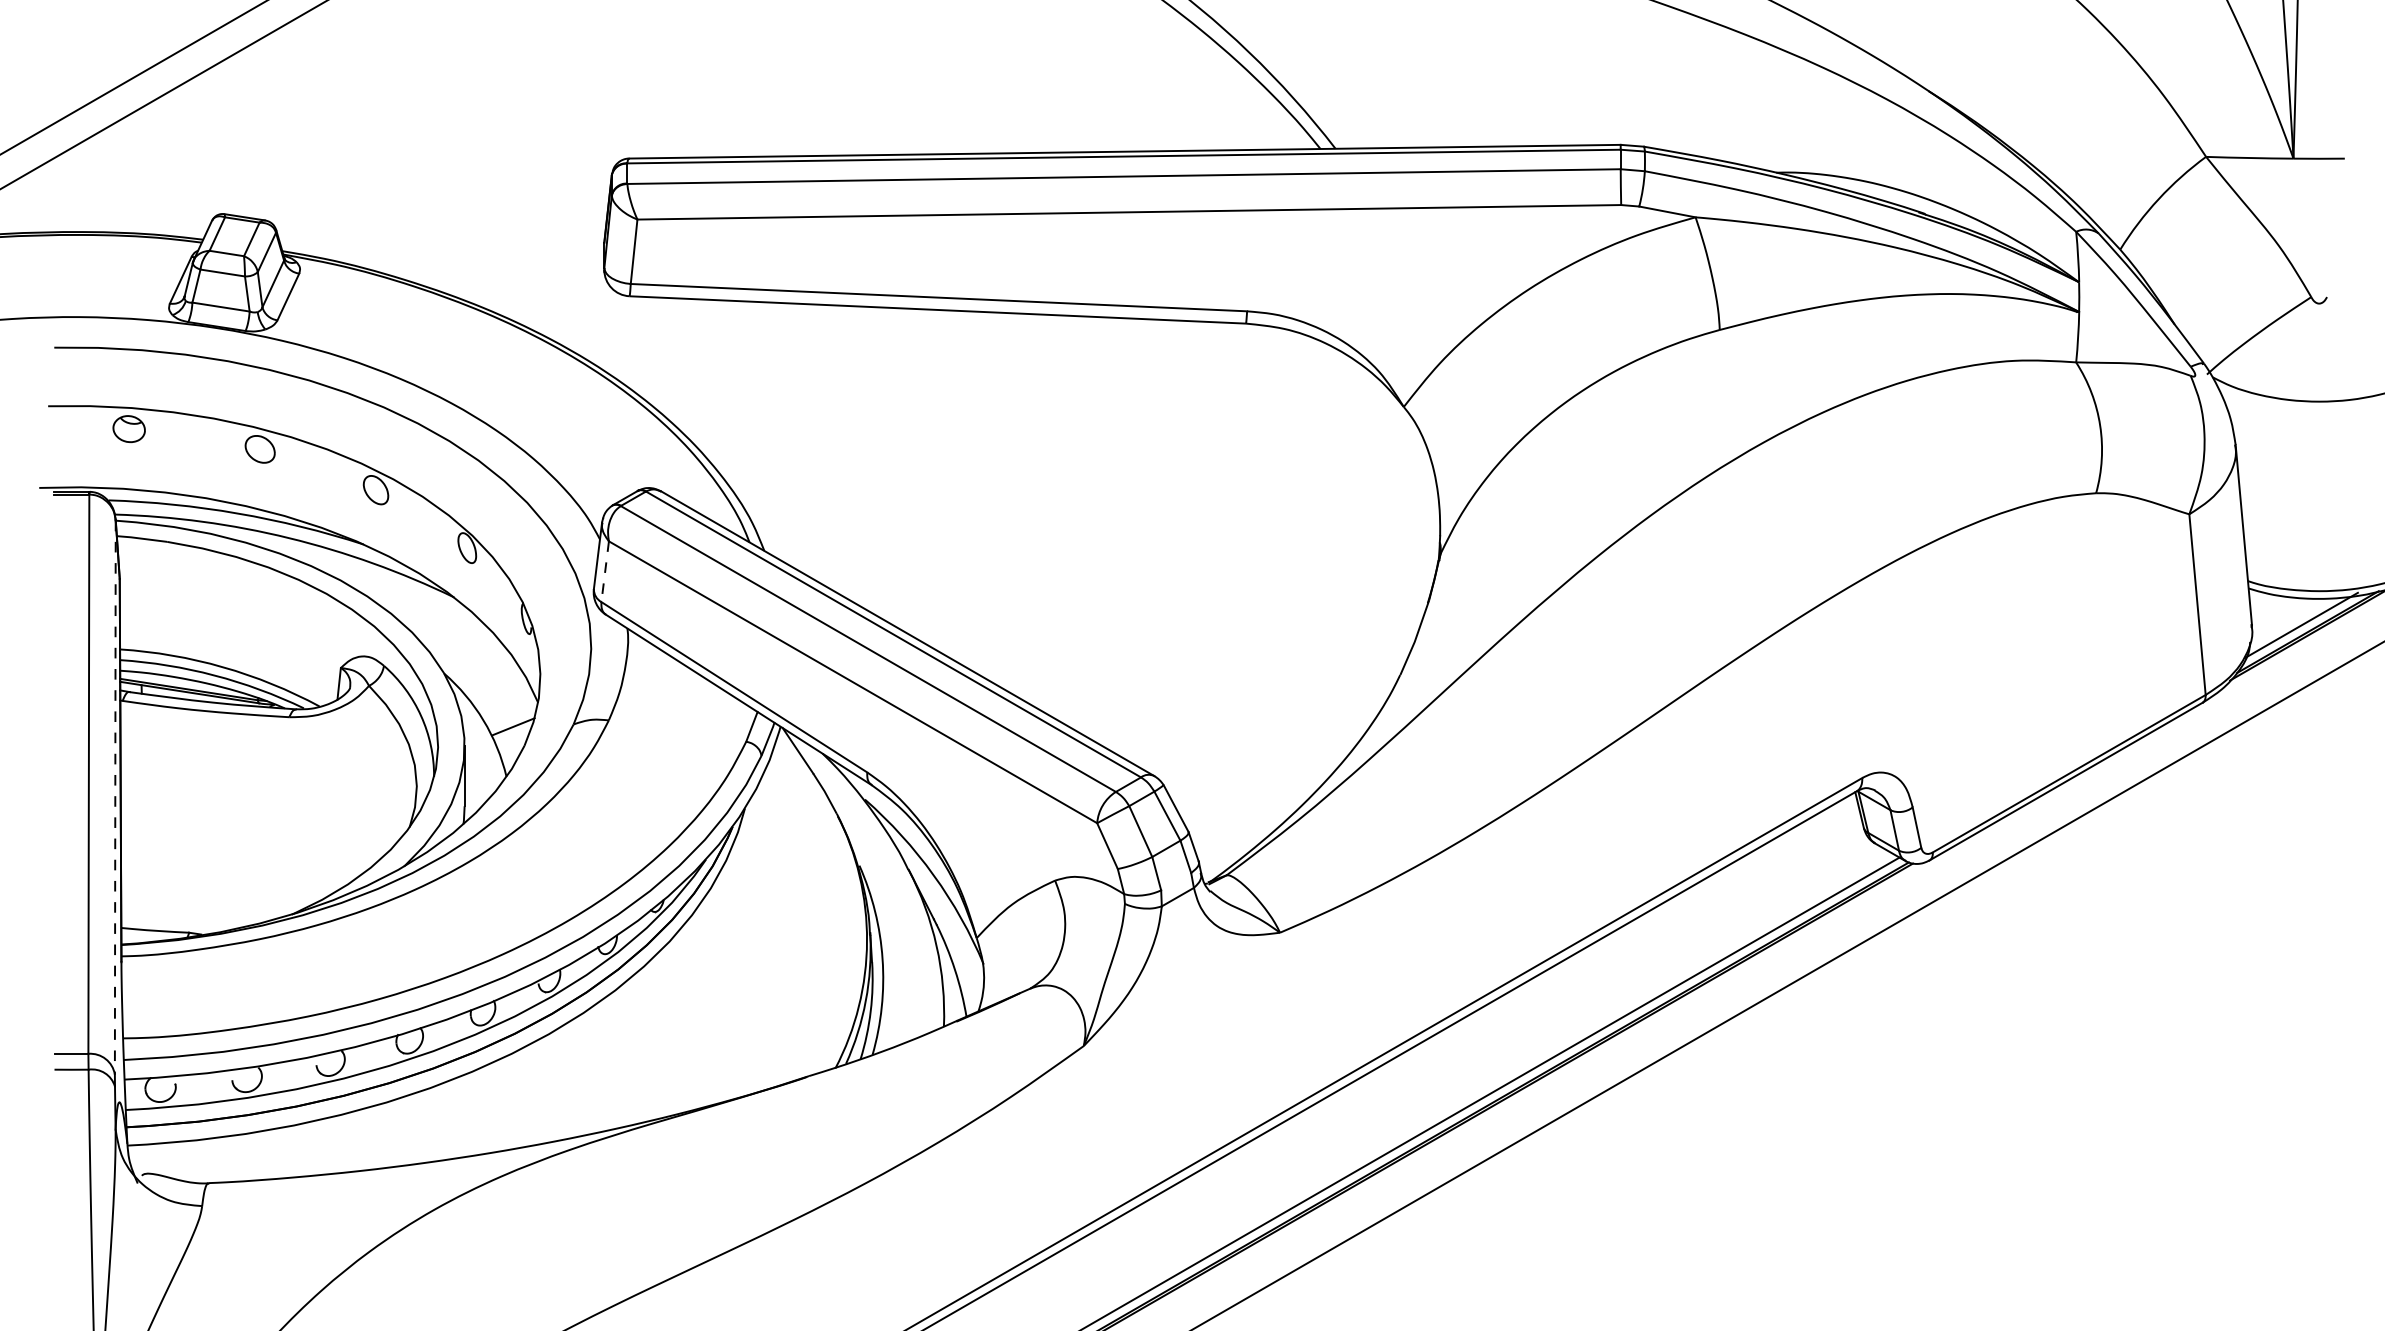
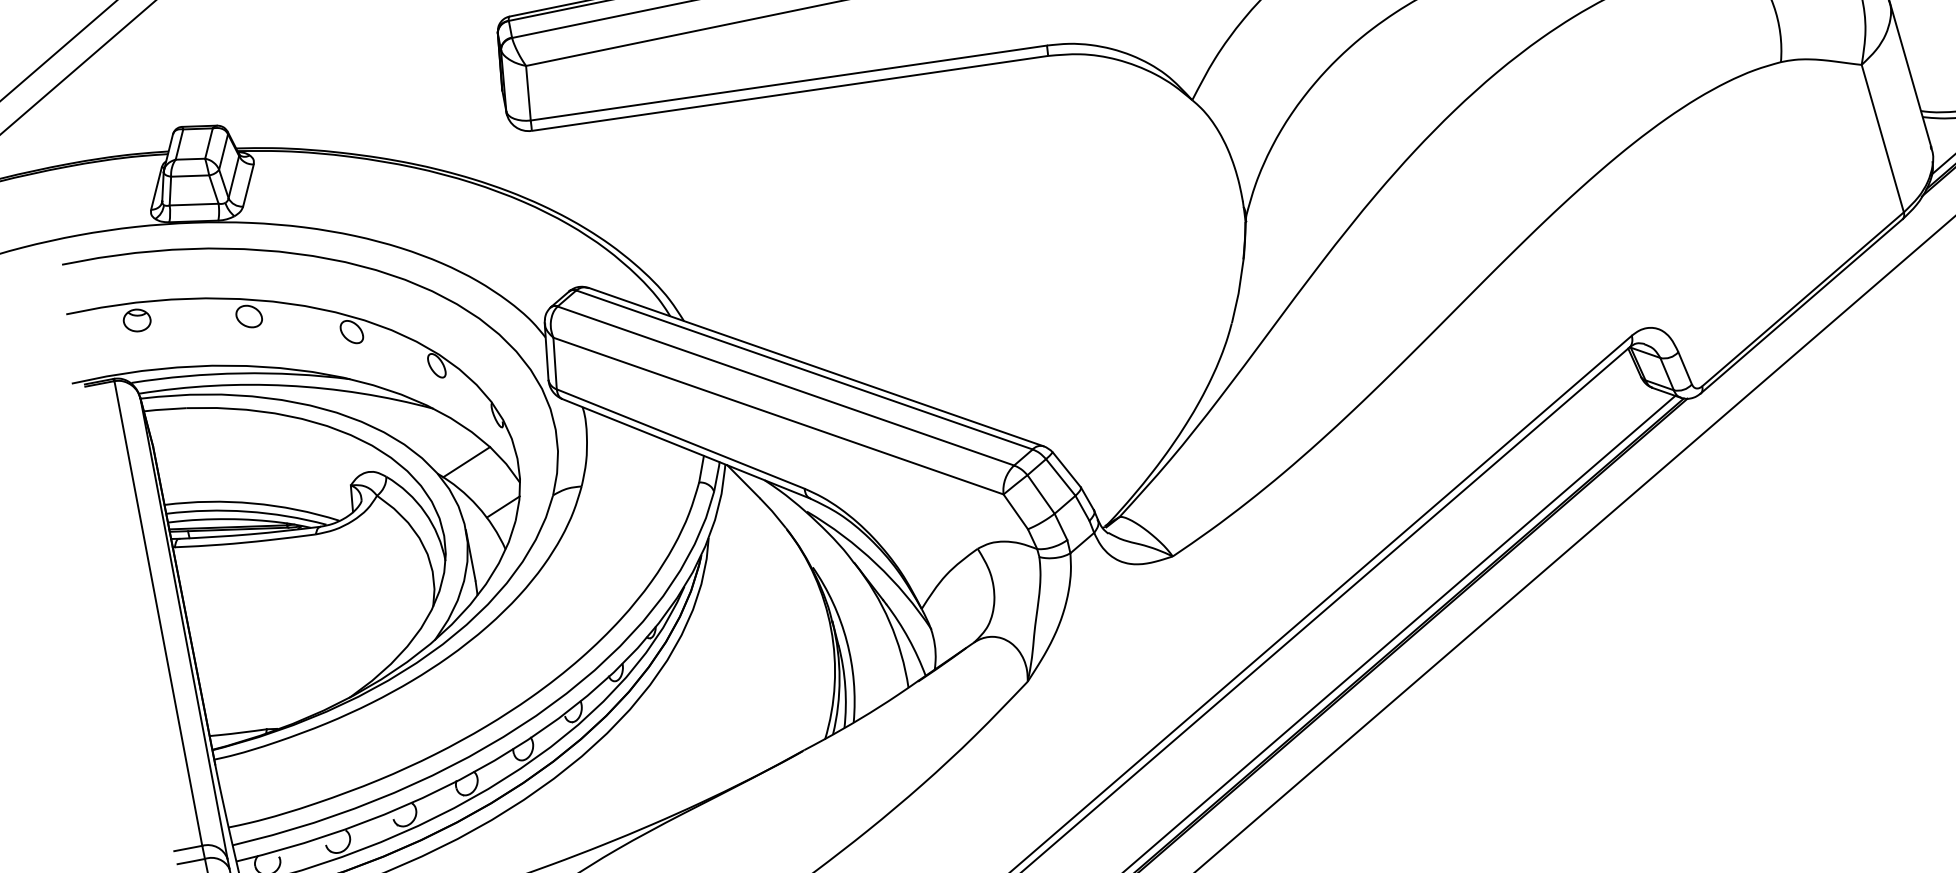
line: (605, 571) -> (555, 363), dashed -> solid
line: (480, 666) -> (466, 462), added
line: (115, 797) -> (184, 628), dashed -> solid

